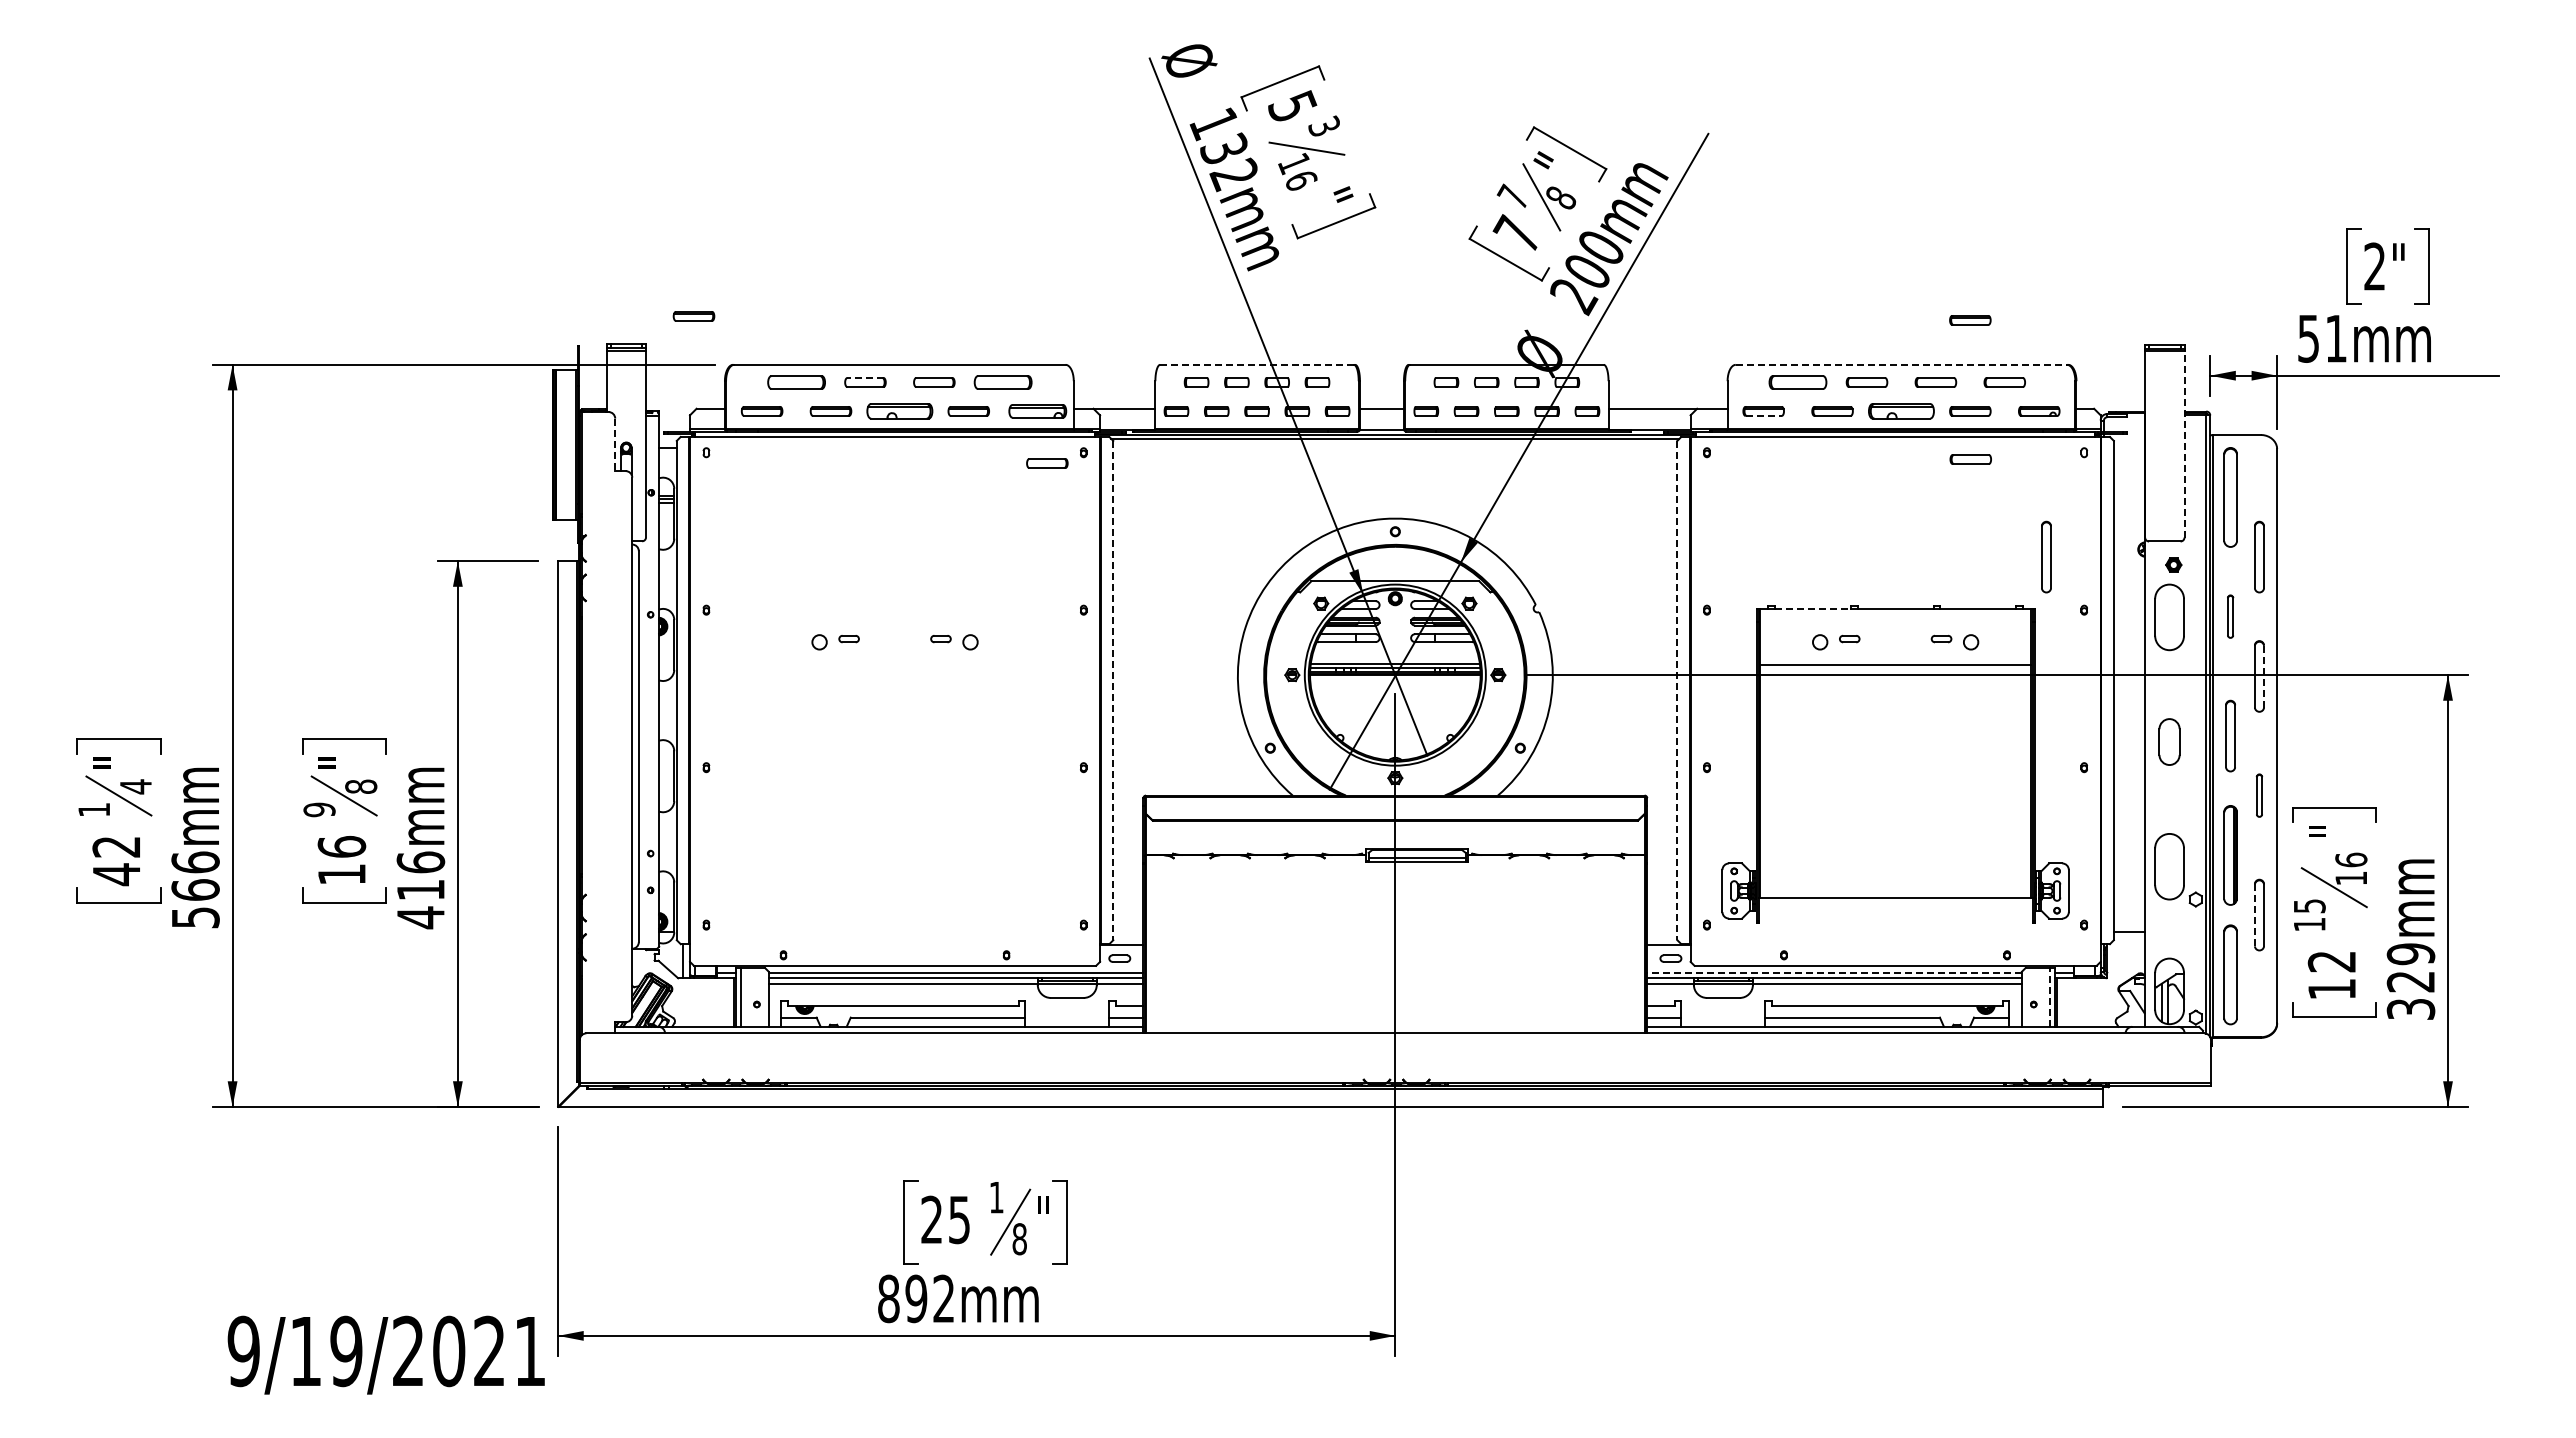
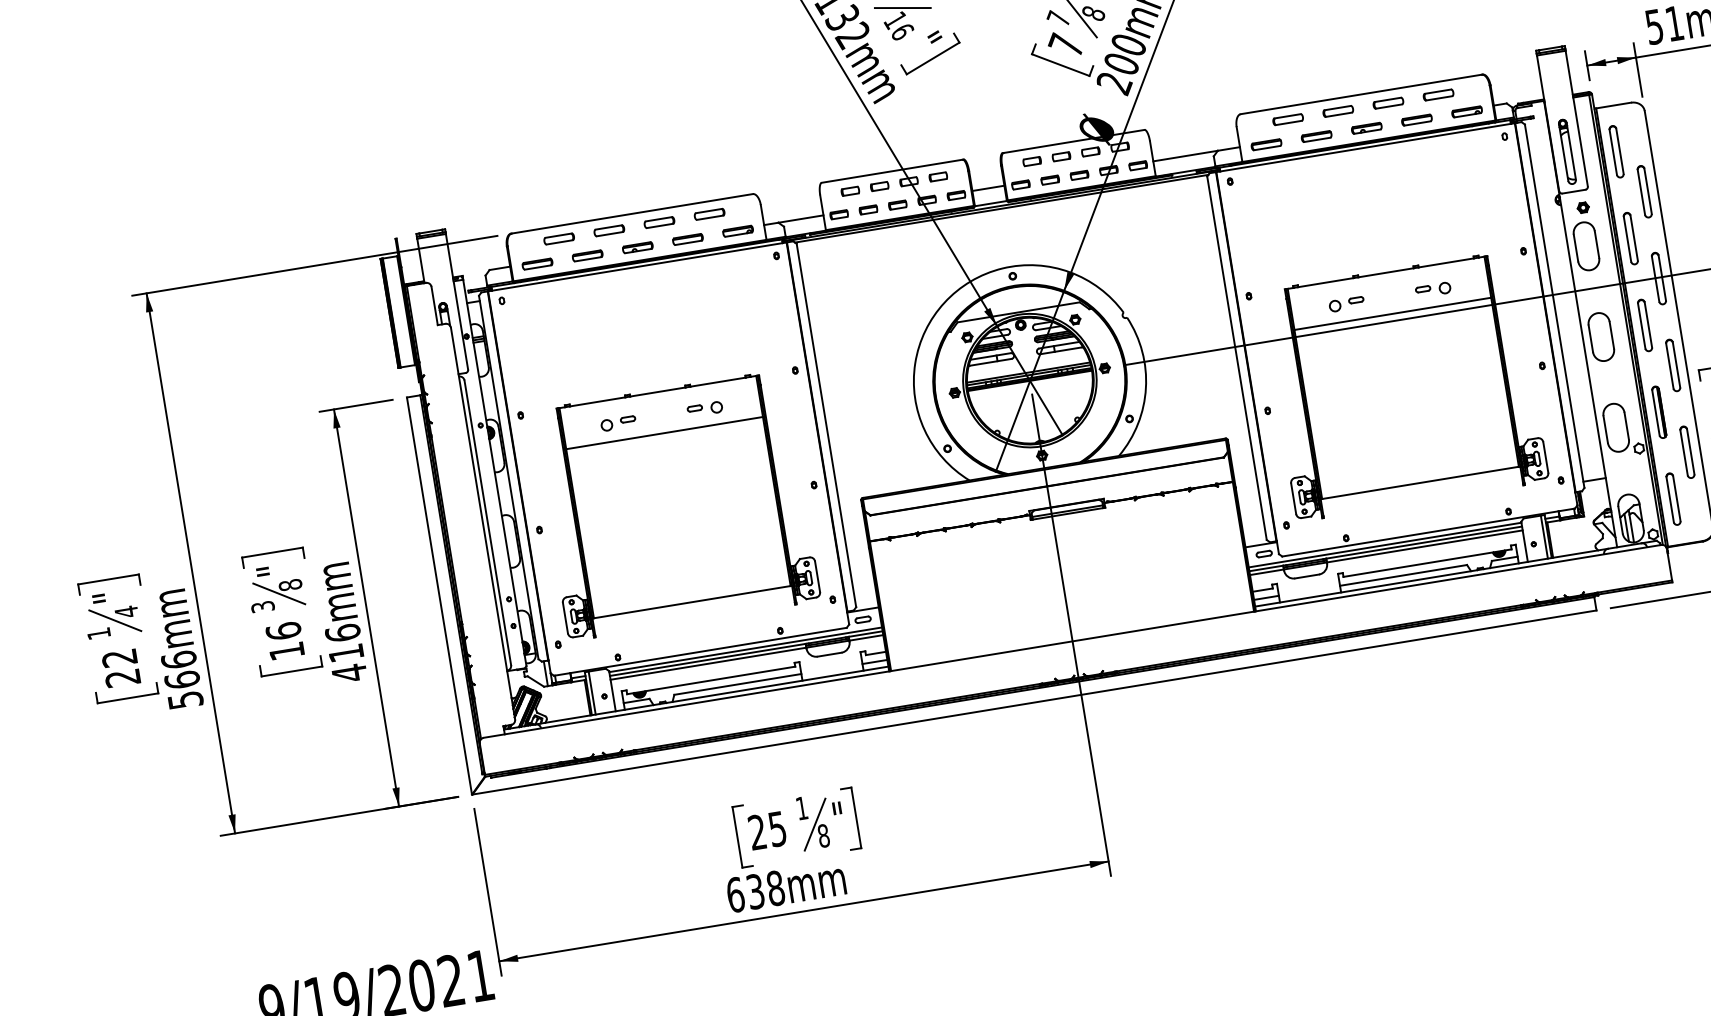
part: (693, 316) -> (476, 203), removed
part: (1970, 320) -> (1406, 53), removed
line: (1257, 364) -> (892, 170), dashed -> solid
line: (1901, 364) -> (1361, 94), dashed -> solid
line: (864, 377) -> (608, 227), dashed -> solid
part: (796, 382) -> (559, 239), size x0.71
part: (1003, 382) -> (709, 214), size x0.71
part: (1798, 382) -> (1288, 119), size x0.71
part: (899, 411) -> (637, 247), size x0.62
part: (1037, 411) -> (738, 231), size x0.71
part: (1901, 411) -> (1366, 128), size x0.62
line: (1764, 415) -> (1267, 147), dashed -> solid
line: (2184, 443) -> (1576, 117), dashed -> solid
line: (615, 445) -> (434, 306), dashed -> solid
part: (1970, 459) -> (1422, 155), removed
part: (1047, 463) -> (751, 268), removed
part: (2164, 486) -> (1567, 151), added
part: (2230, 497) -> (1616, 151), size x0.71
part: (2046, 556) -> (1489, 216), removed
line: (1813, 608) -> (1326, 282), dashed -> solid
part: (2230, 616) -> (1630, 238), size x1.67
line: (2264, 675) -> (1662, 277), dashed -> solid
line: (1113, 690) -> (826, 425), dashed -> solid
line: (1677, 690) -> (1237, 358), dashed -> solid
part: (2169, 741) -> (1601, 336), size x1.43
part: (895, 764) -> (676, 505), added
part: (2259, 795) -> (1673, 365), size x1.67
text: (319, 809) -> (262, 606), 9 -> 3
part: (2230, 855) -> (1659, 412), size x0.71
text: (115, 874) -> (122, 678), 42 -> 22
line: (2254, 915) -> (1683, 453), dashed -> solid
line: (1834, 973) -> (1385, 545), dashed -> solid
part: (2230, 974) -> (1673, 498), size x0.71
line: (2049, 997) -> (1544, 537), dashed -> solid
text: (916, 1298) -> (755, 891), 892mm -> 638mm

